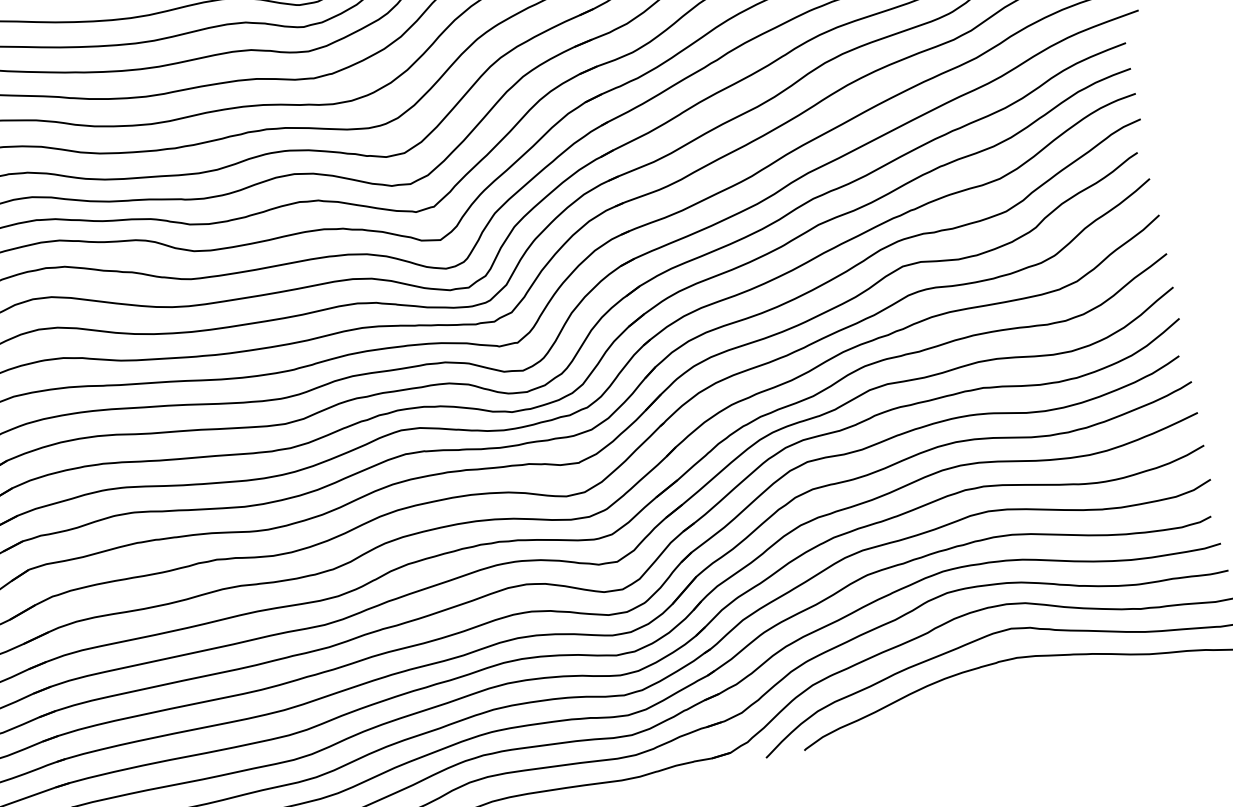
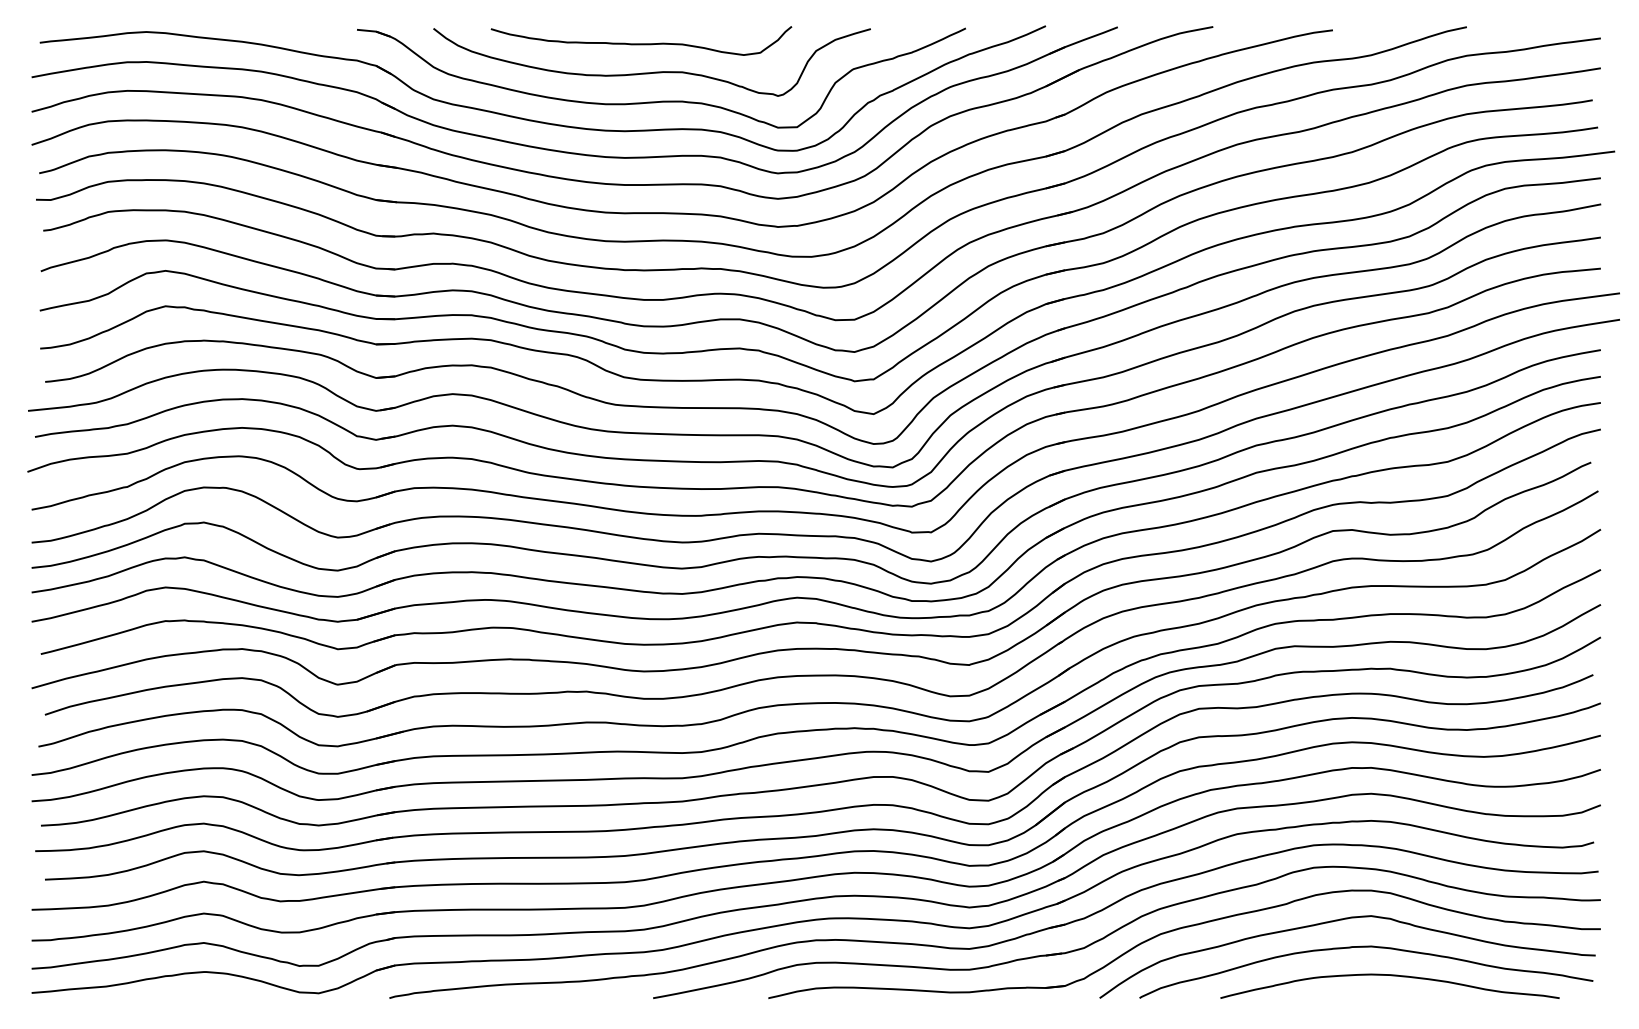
curve: (1041, 682) -> (1391, 976), added

